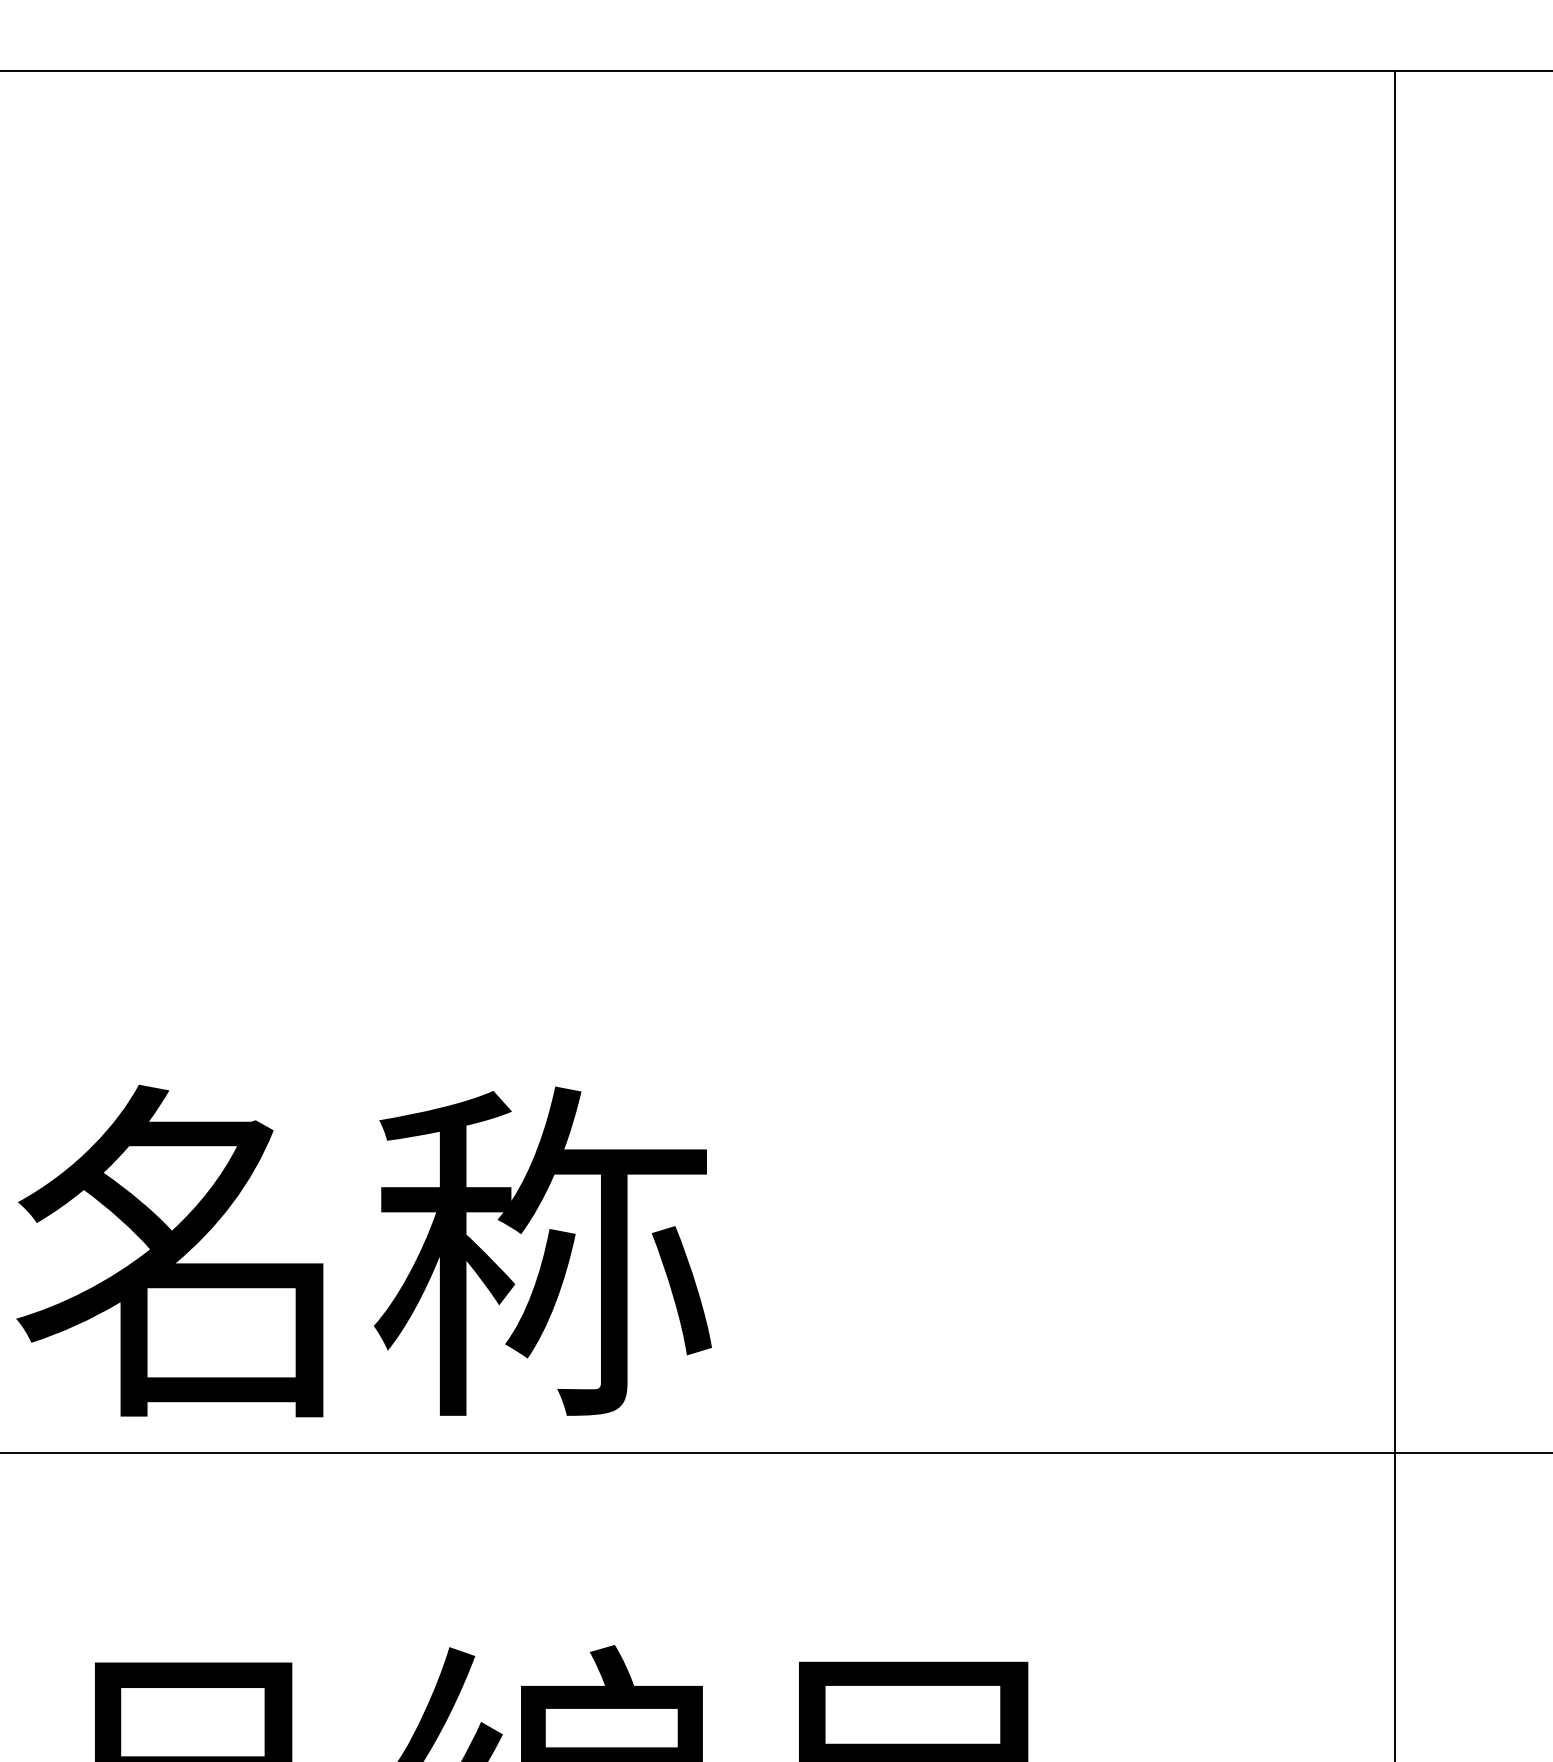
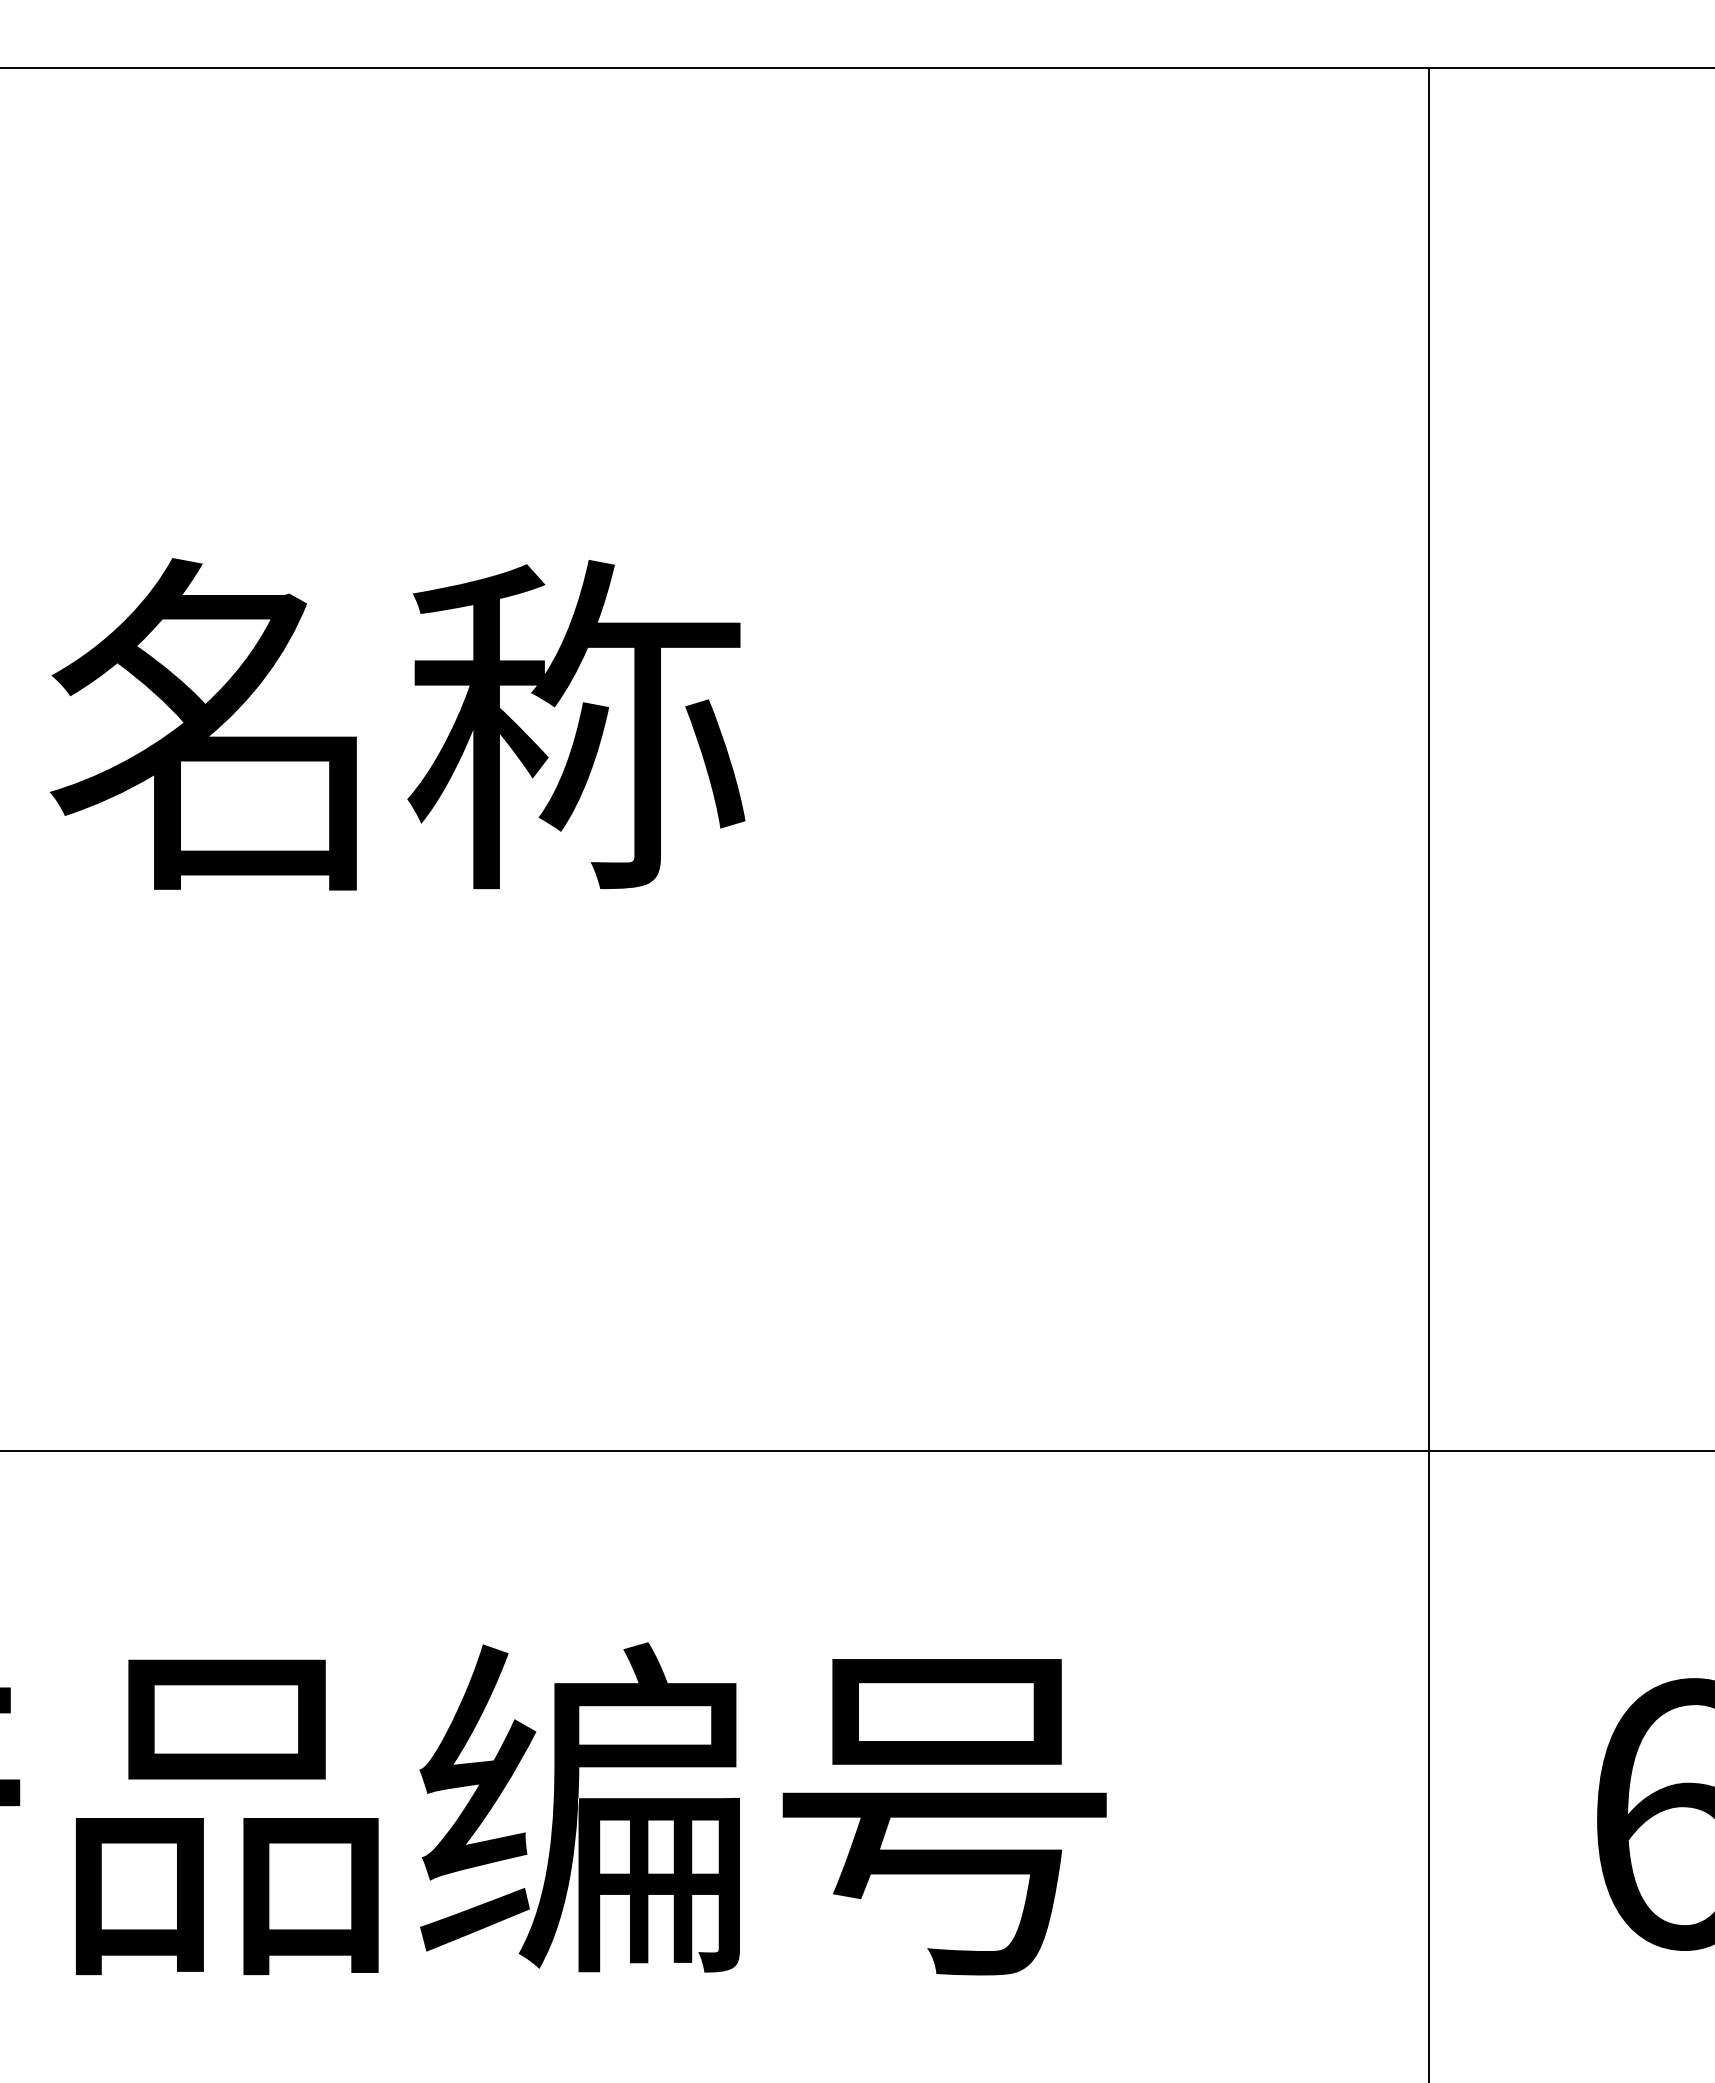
text: (364, 1251) -> (397, 724), moved

